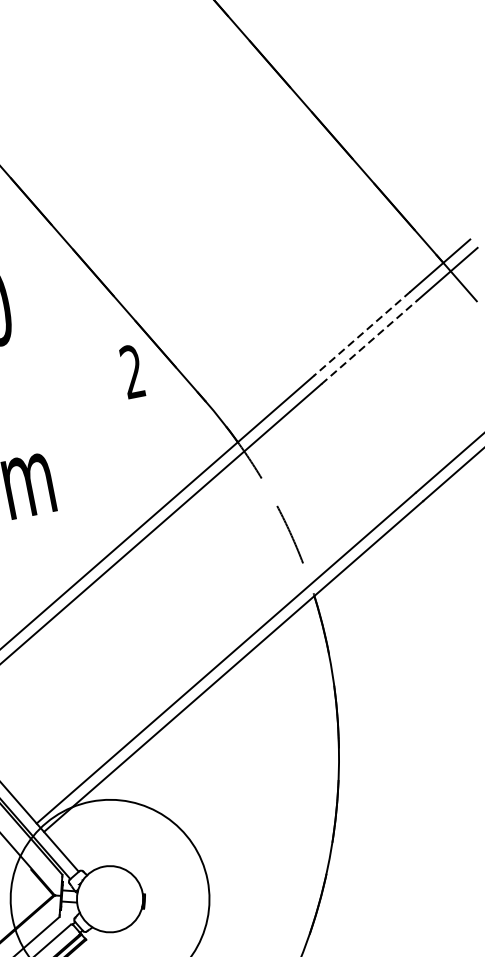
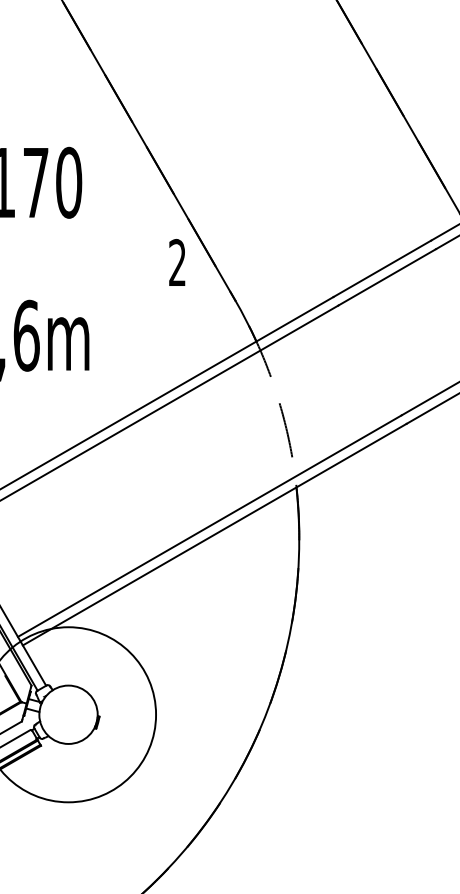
line: (361, 334) -> (381, 269), dashed -> solid
line: (369, 342) -> (387, 277), dashed -> solid

